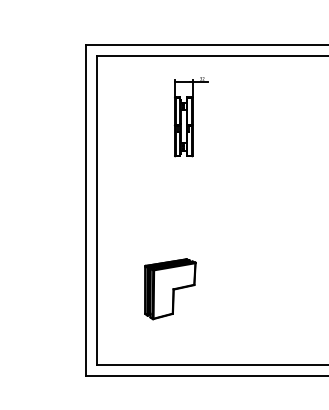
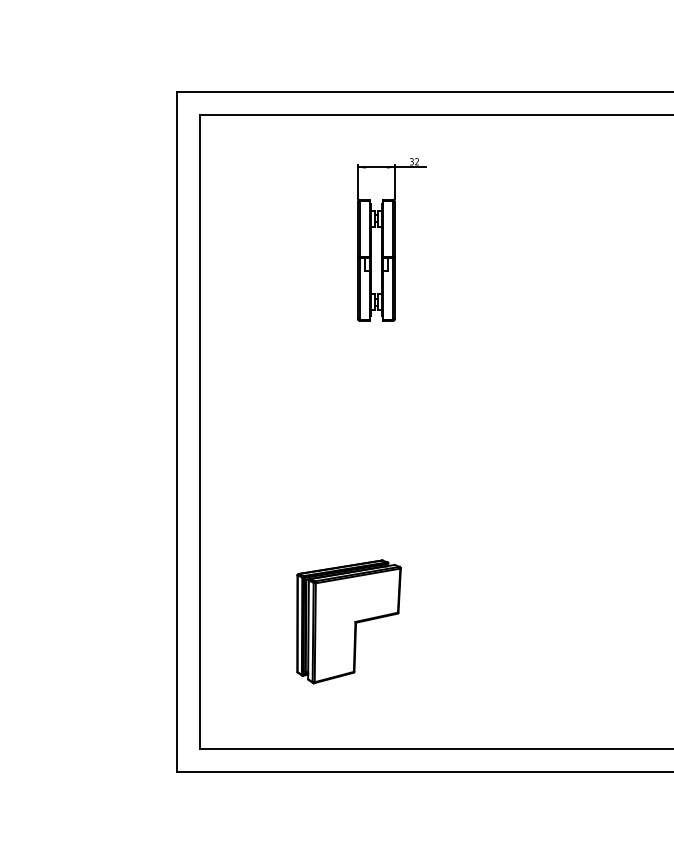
part: (170, 289) -> (349, 622), moved

